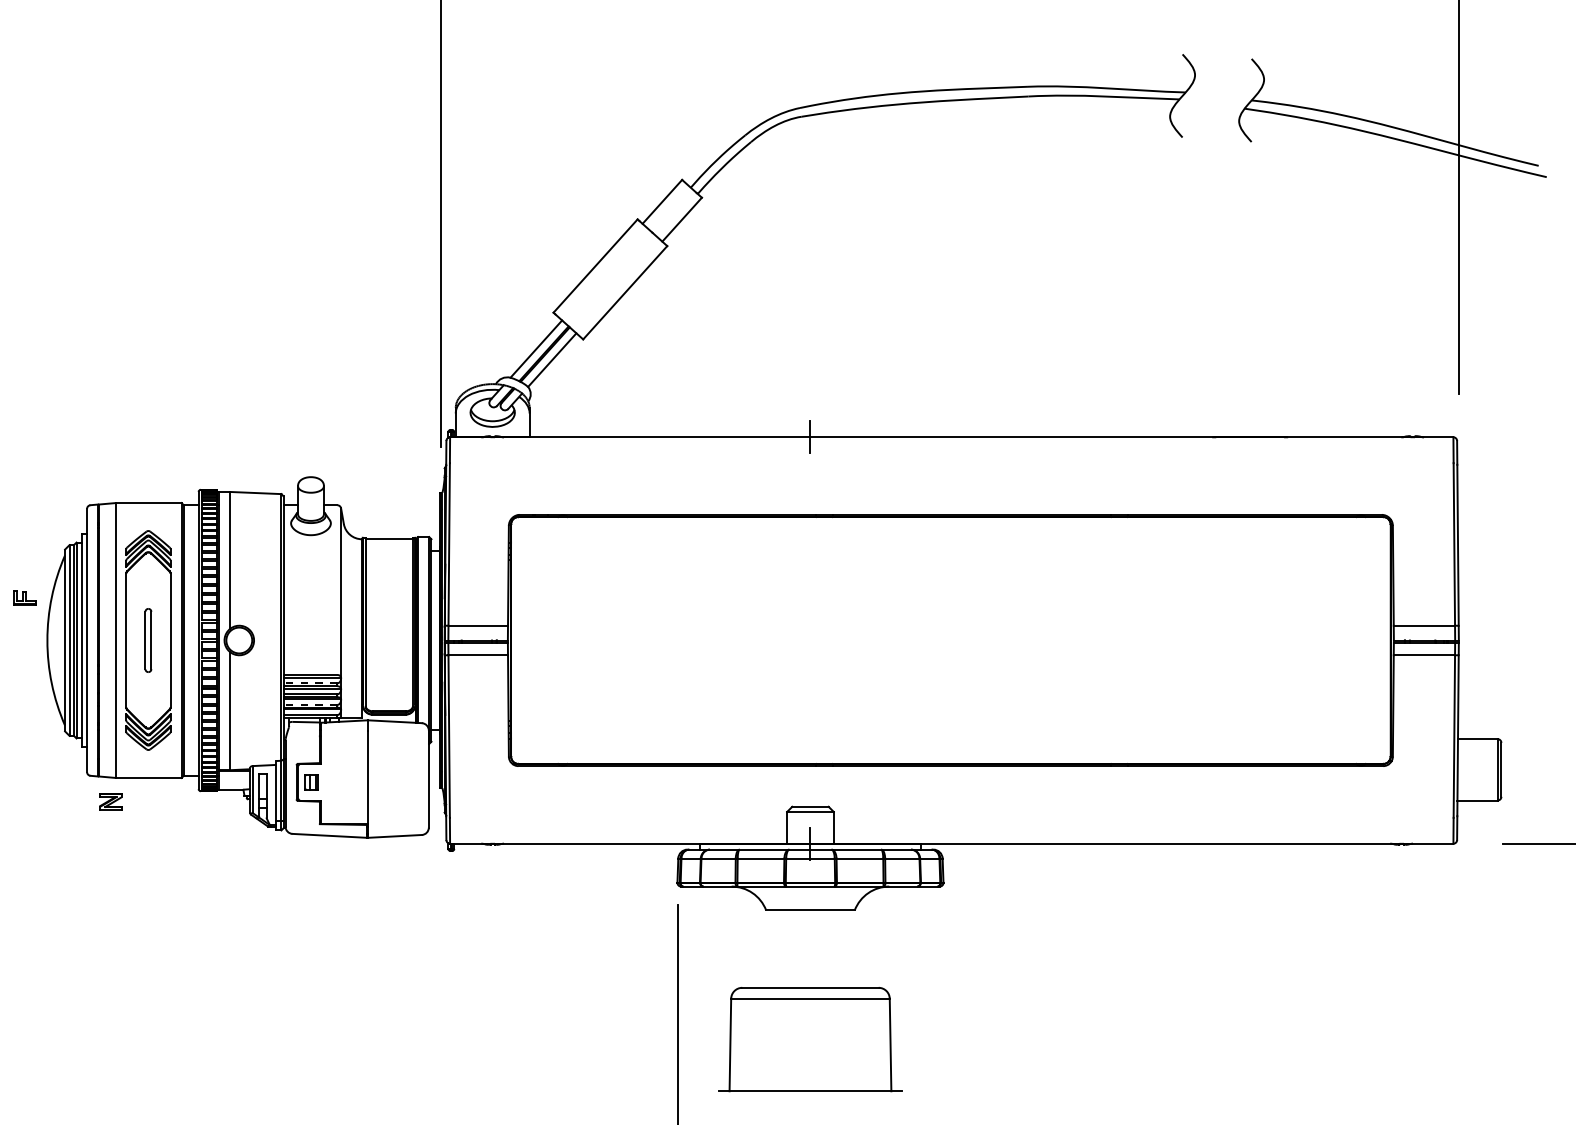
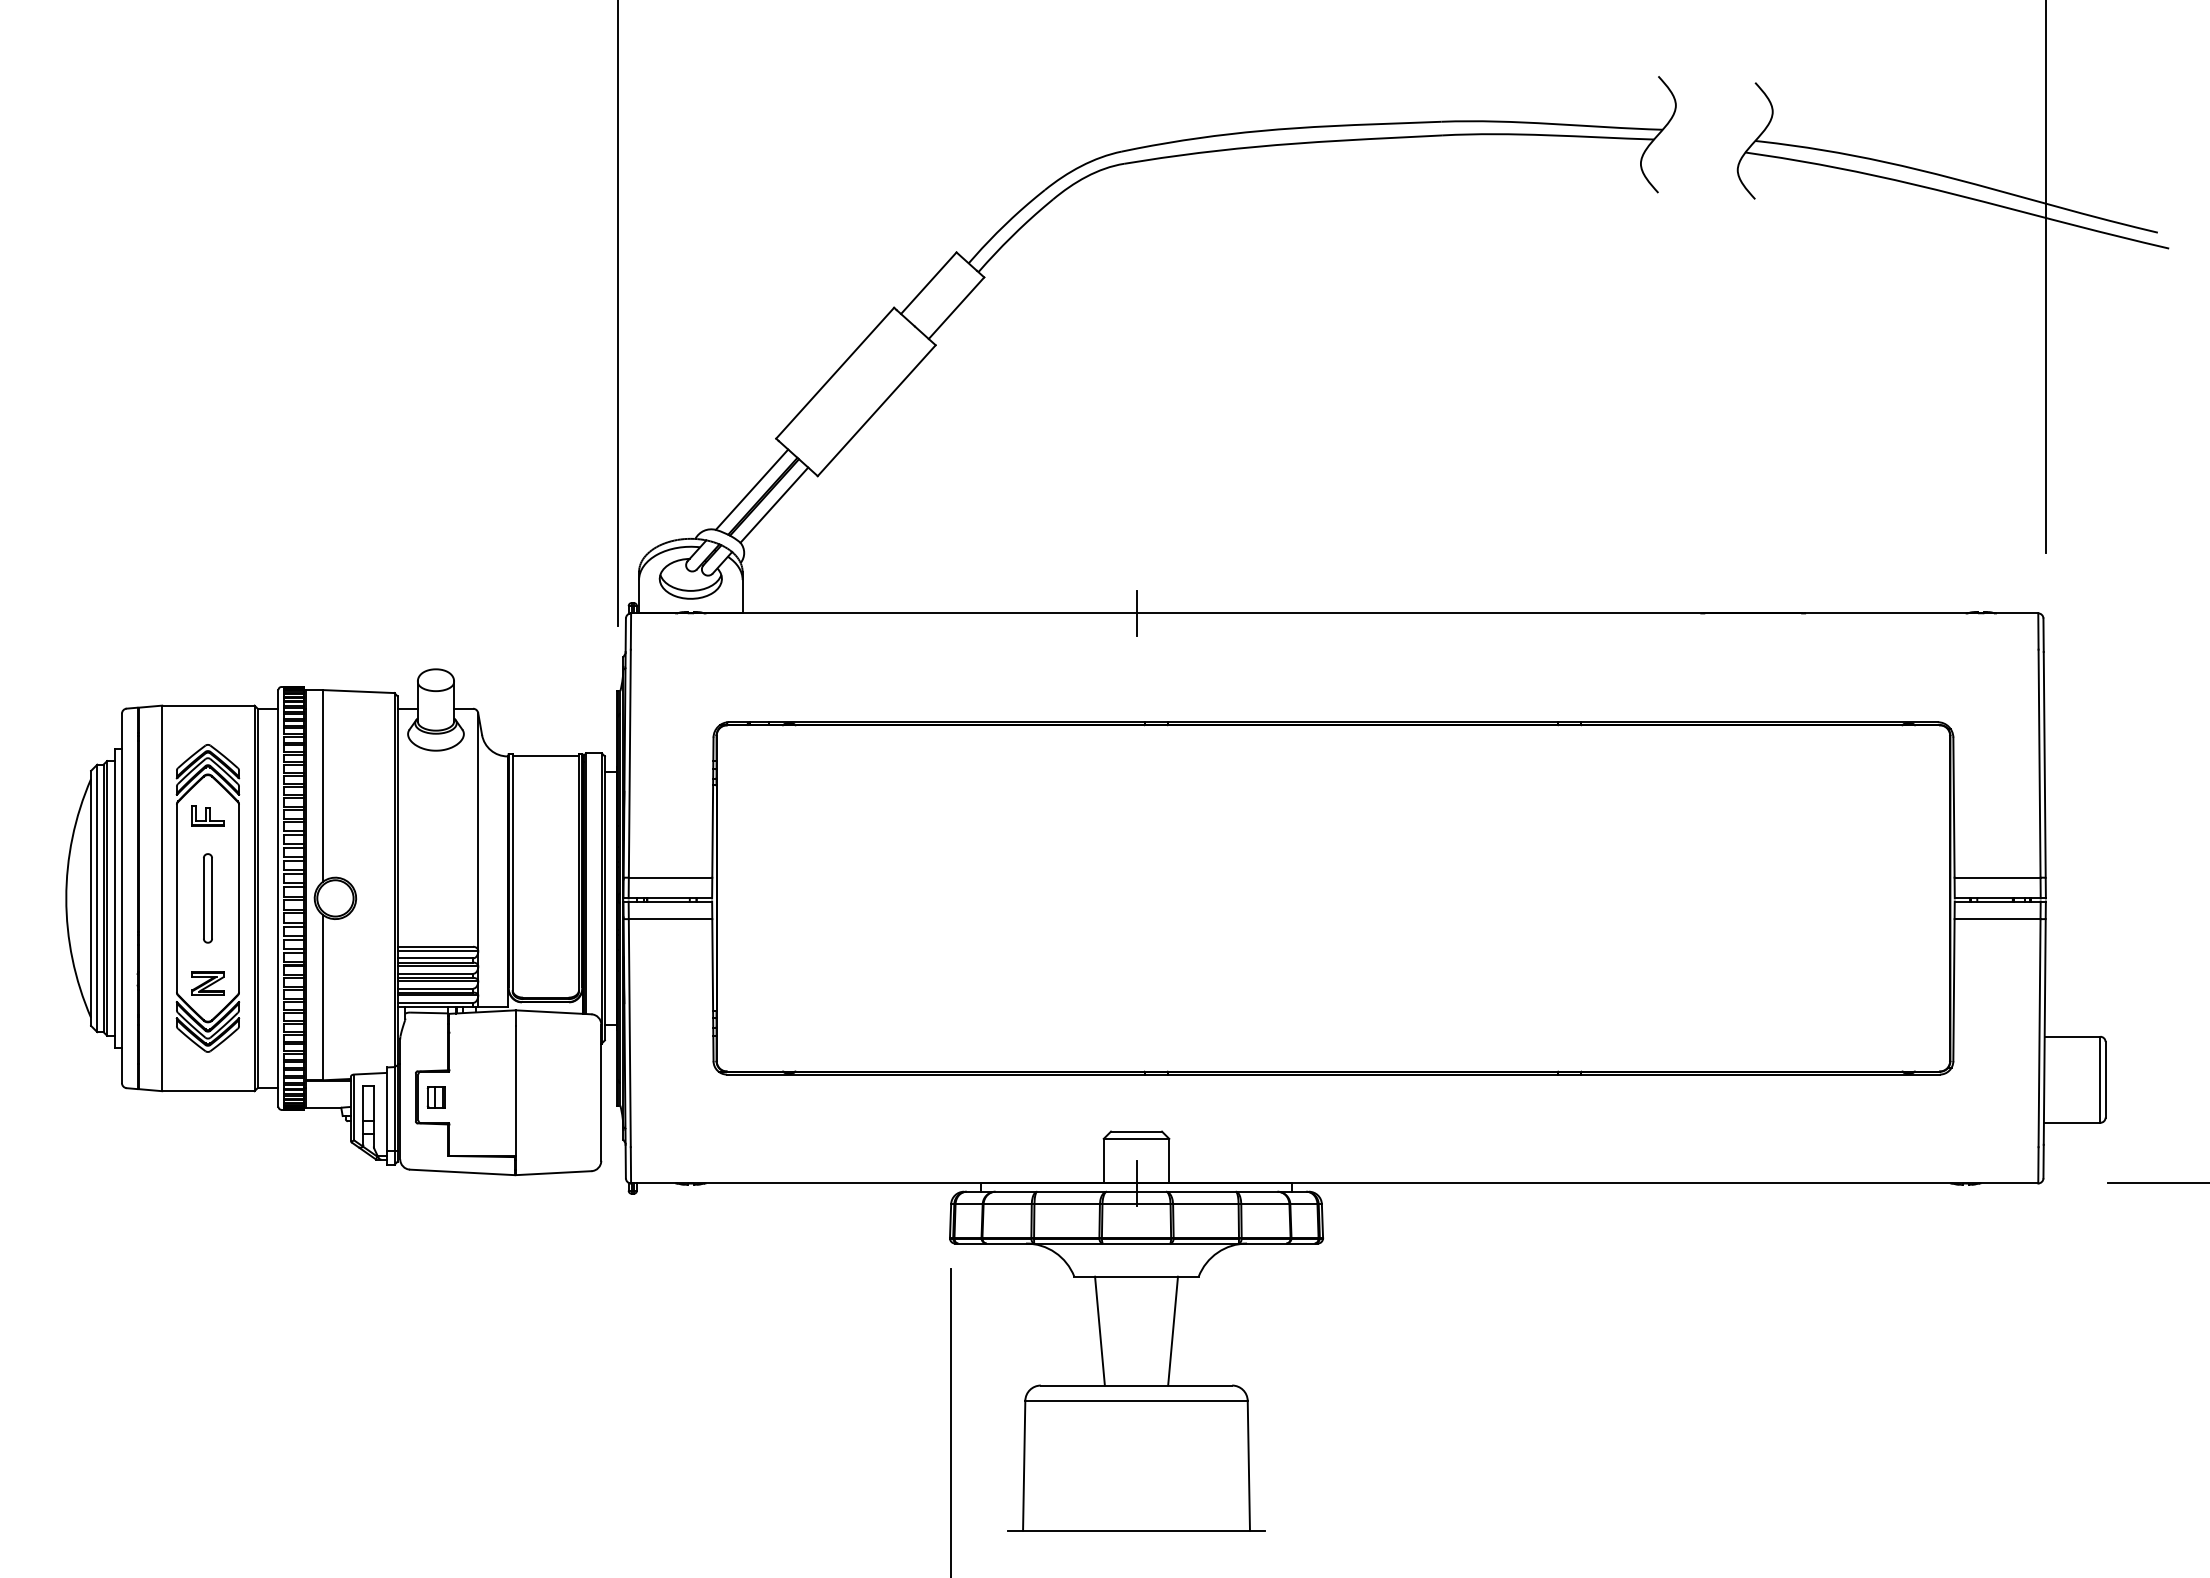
part: (24, 597) -> (207, 815), moved
line: (310, 683) -> (435, 958), dashed -> solid
line: (310, 704) -> (435, 988), dashed -> solid
part: (110, 801) -> (207, 983), moved
line: (784, 948) -> (1099, 1330), added
line: (836, 948) -> (1172, 1330), added

